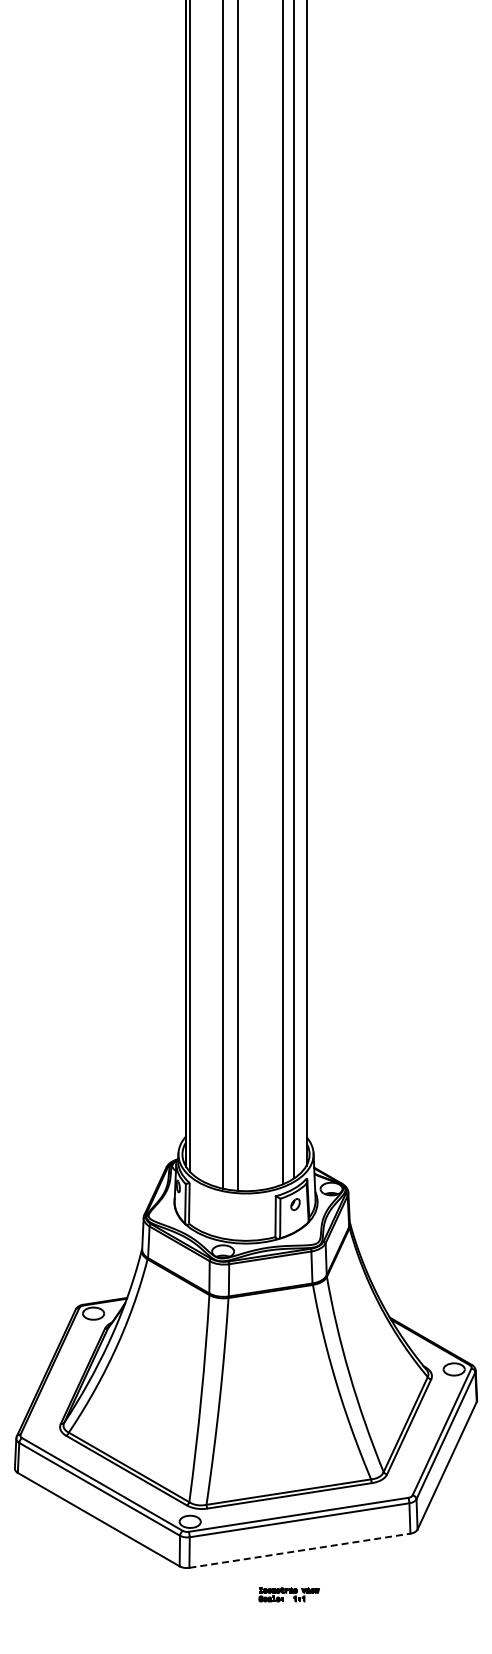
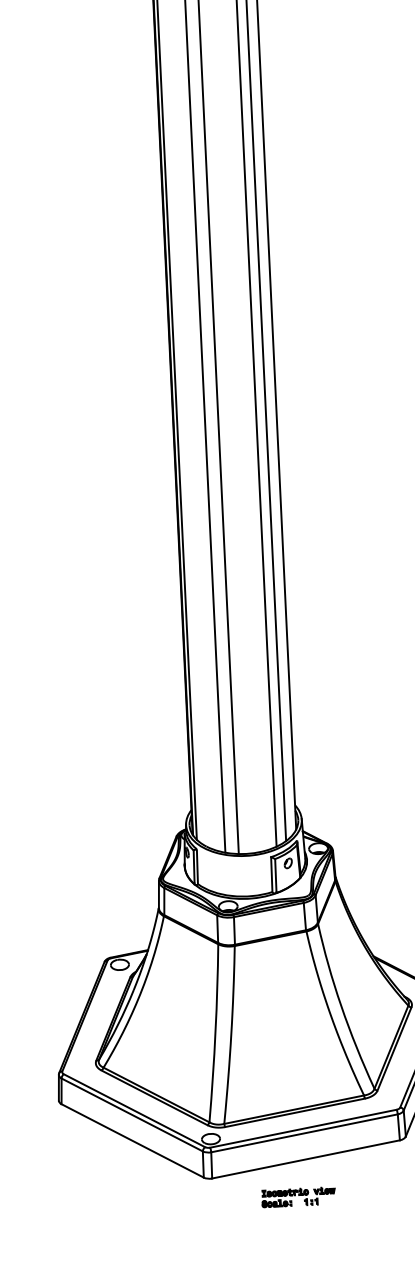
line: (299, 1550) -> (305, 1159), dashed -> solid
part: (288, 1594) -> (298, 1197), size x1.43

